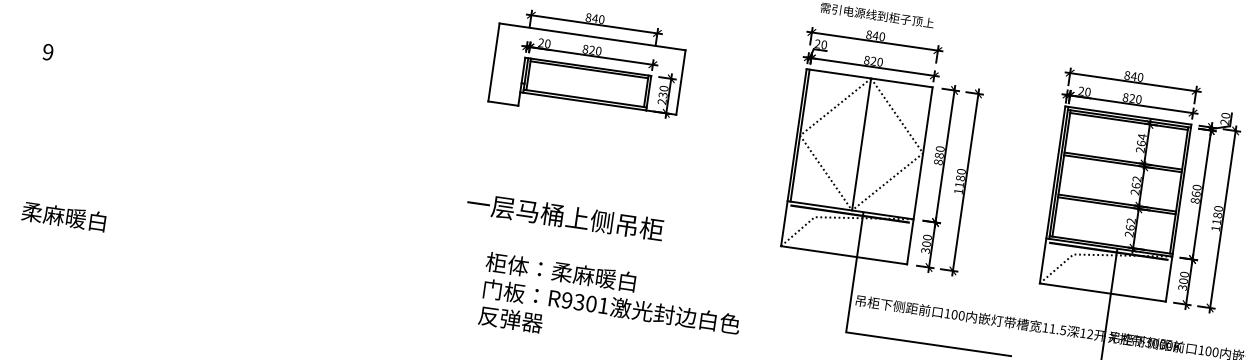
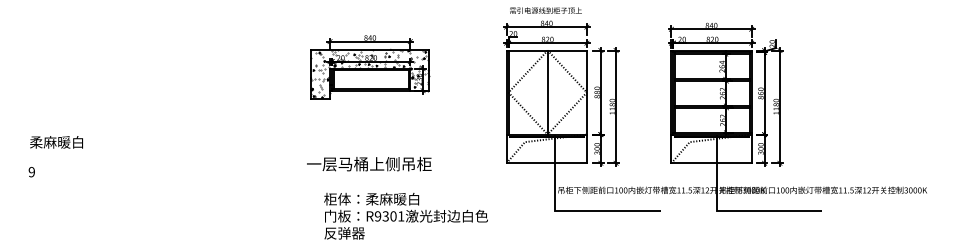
text: (47, 52) -> (31, 172), moved
hatch: (586, 74) -> (369, 73), added
text: (63, 216) -> (56, 142), moved

